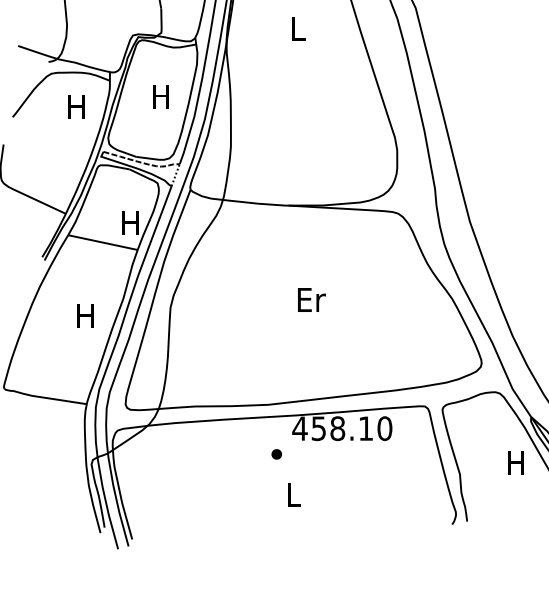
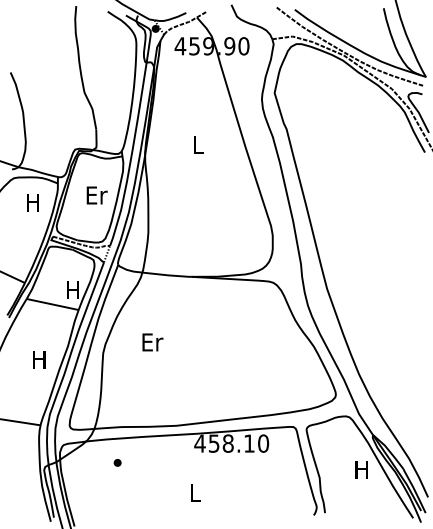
text: (161, 96) -> (96, 195), H -> Er
text: (311, 300) -> (152, 342), moved
part: (276, 453) -> (117, 462), moved

